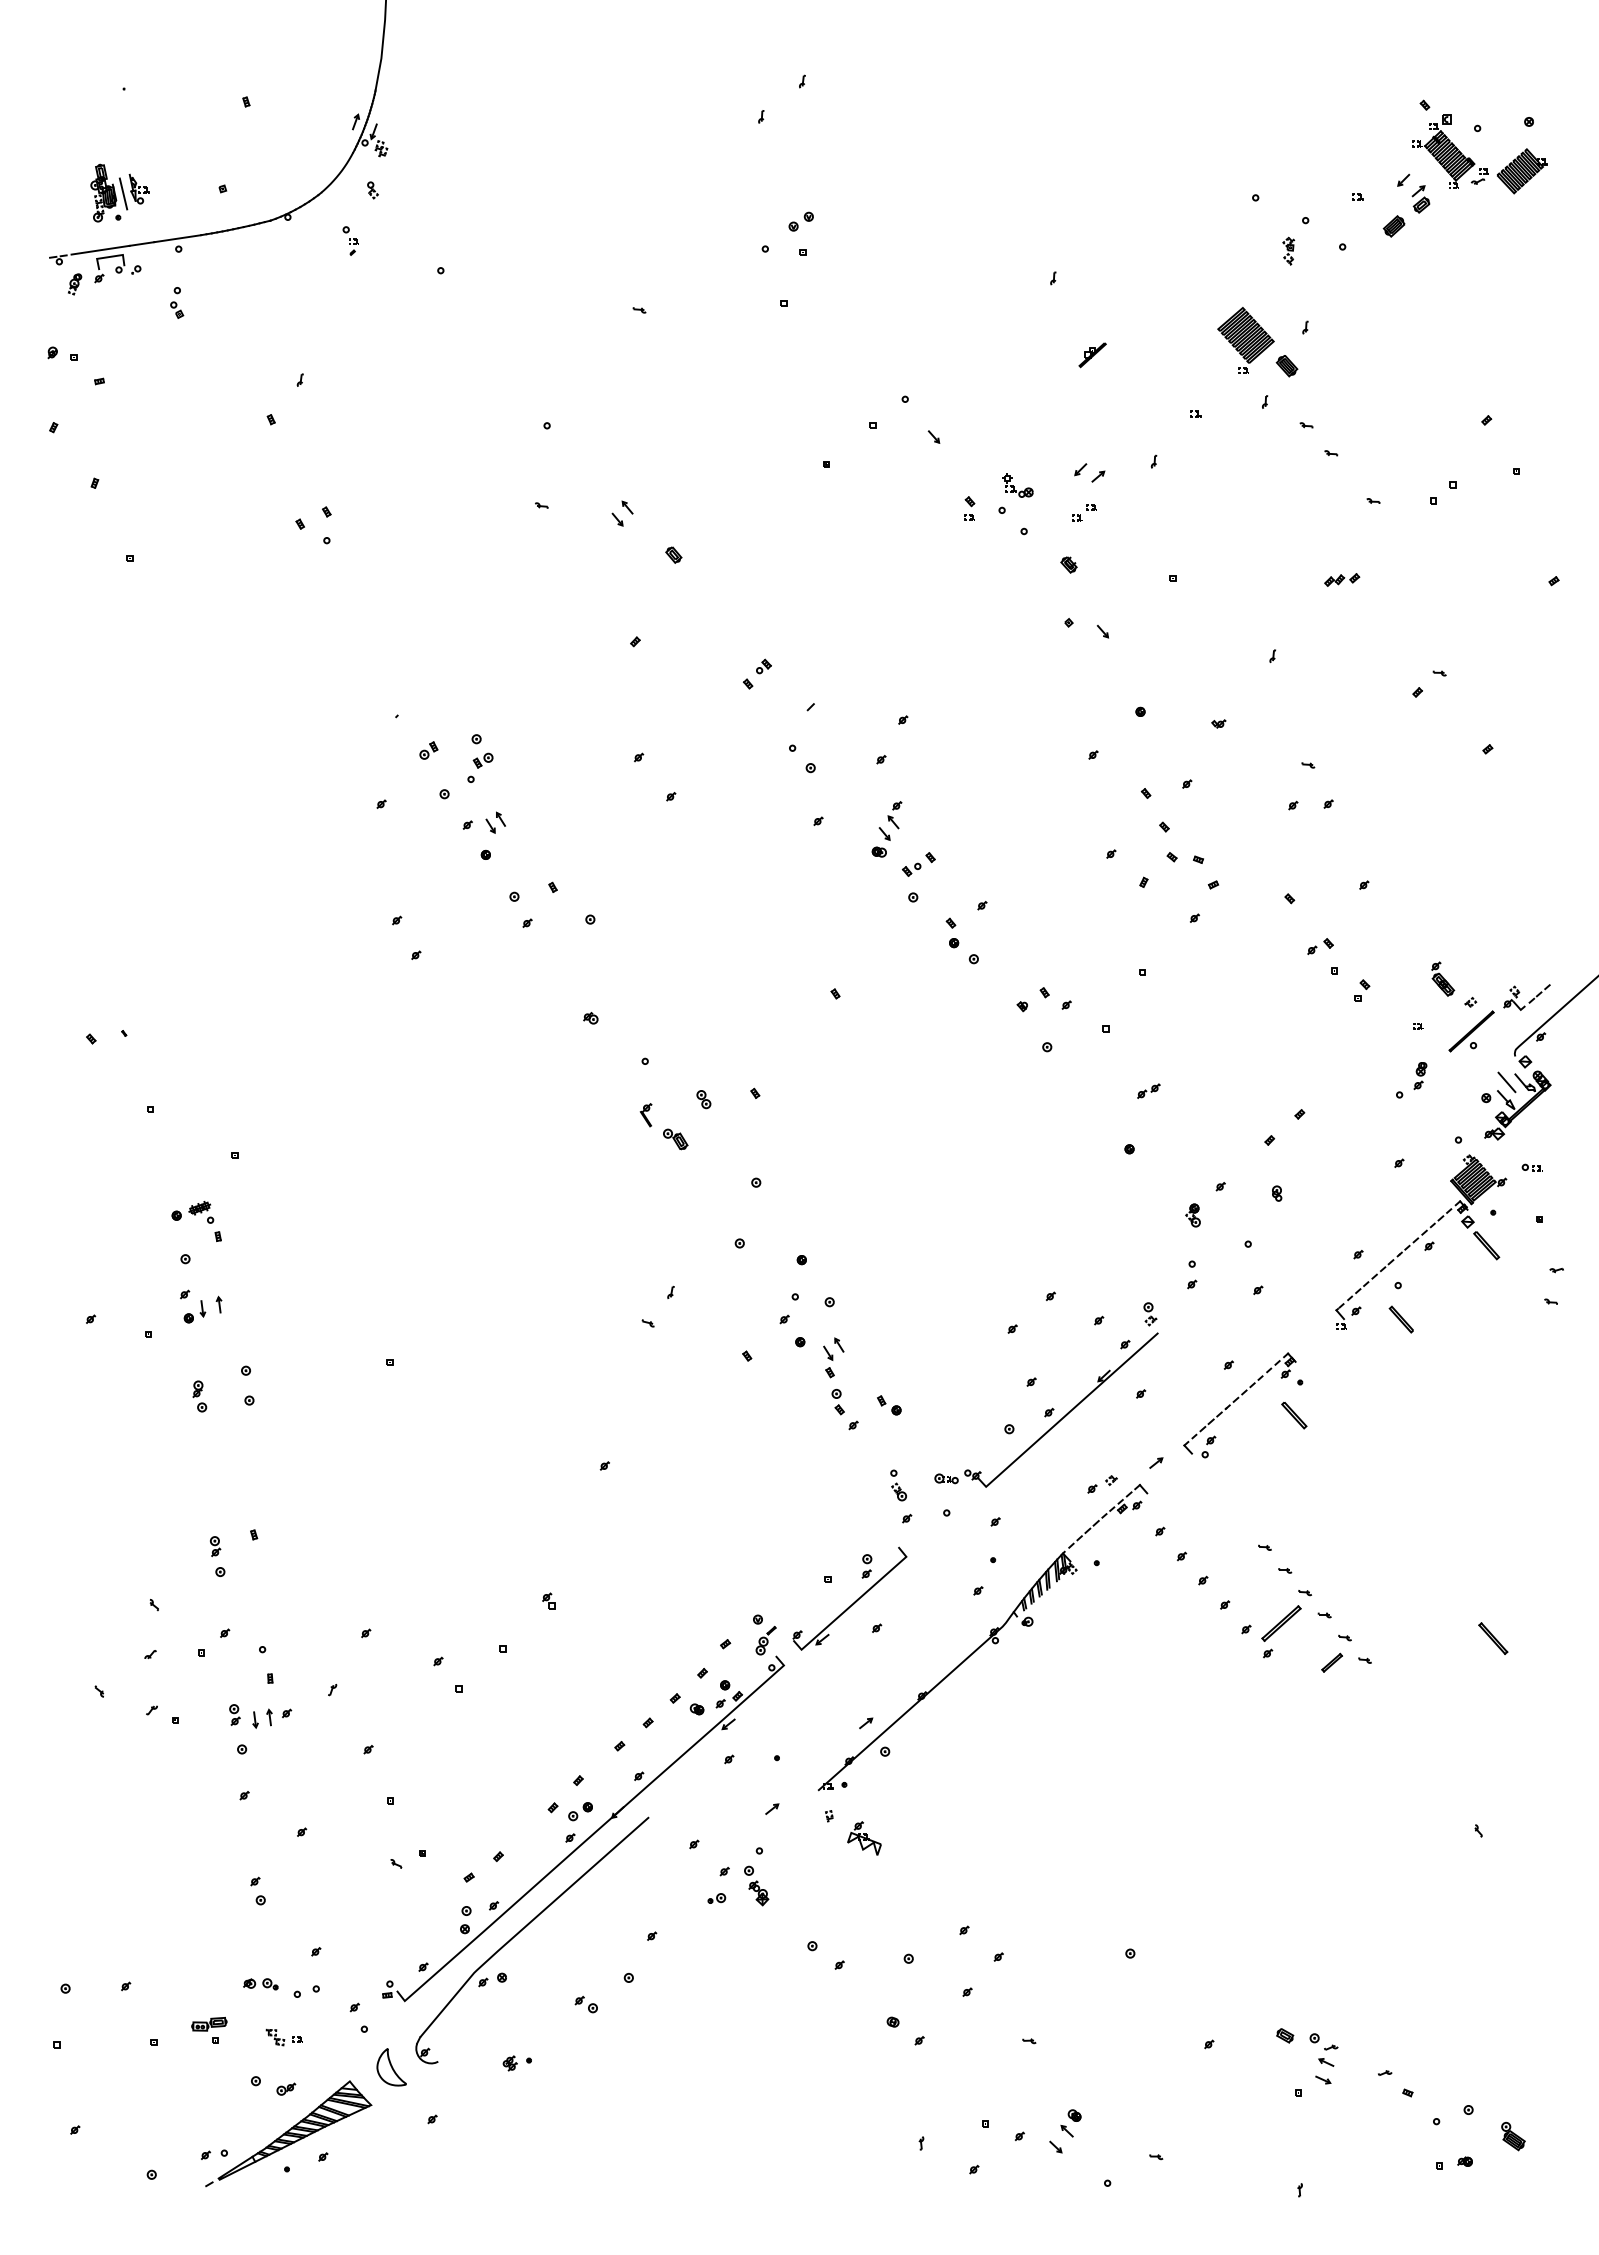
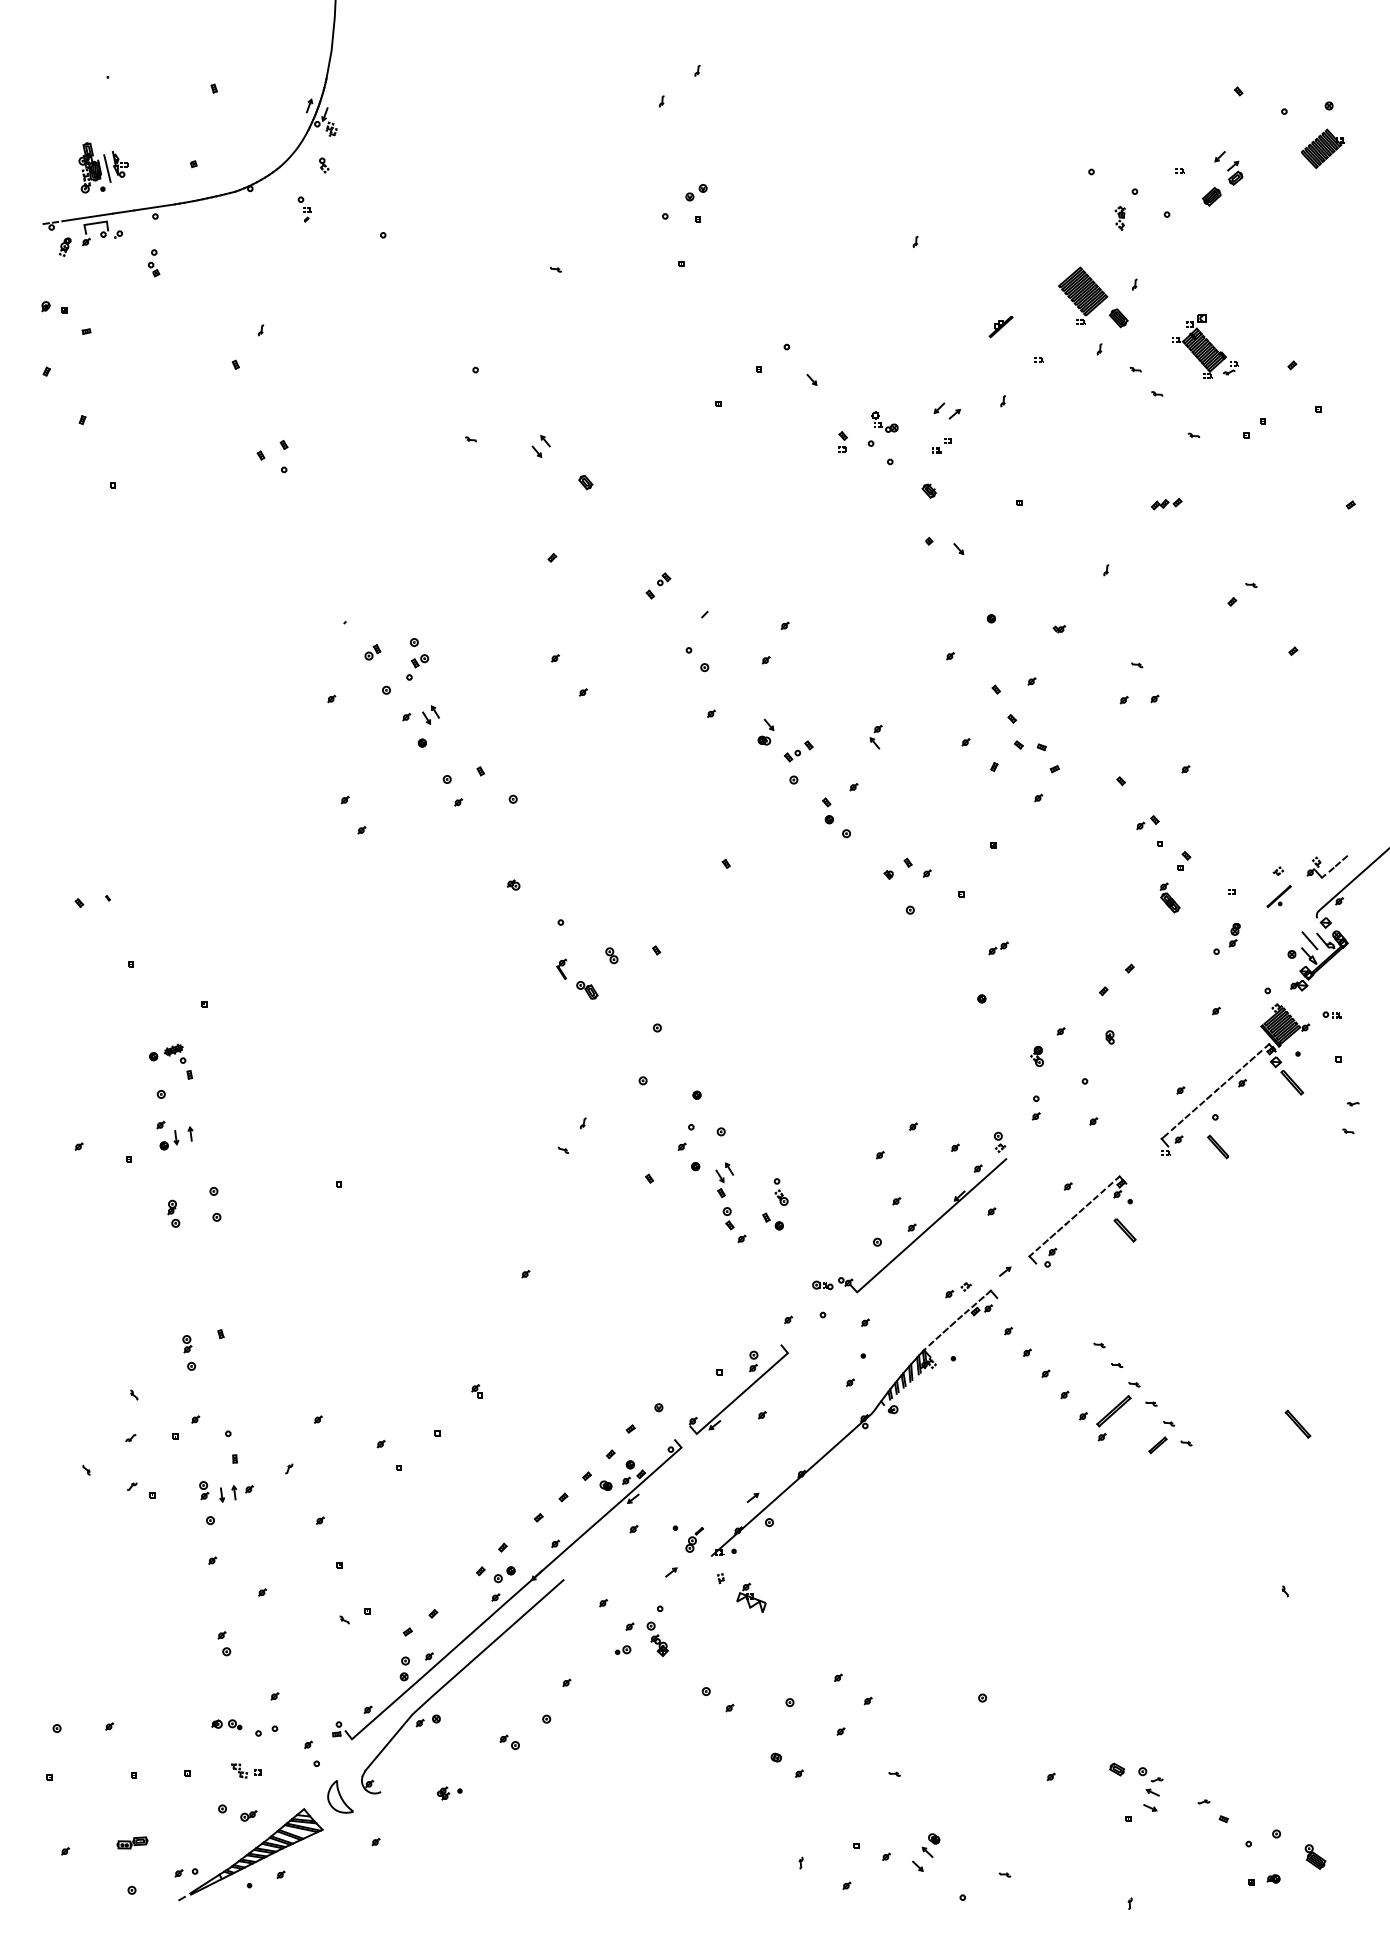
part: (1450, 151) -> (1205, 346), moved
part: (1092, 355) -> (1000, 327), moved
part: (894, 815) -> (875, 737), moved
part: (1443, 978) -> (1170, 897), moved
part: (1471, 1031) -> (1279, 896), size x0.6
part: (898, 1485) -> (781, 1192), moved
part: (765, 1640) -> (694, 1539), moved
part: (209, 2024) -> (132, 1843), moved

